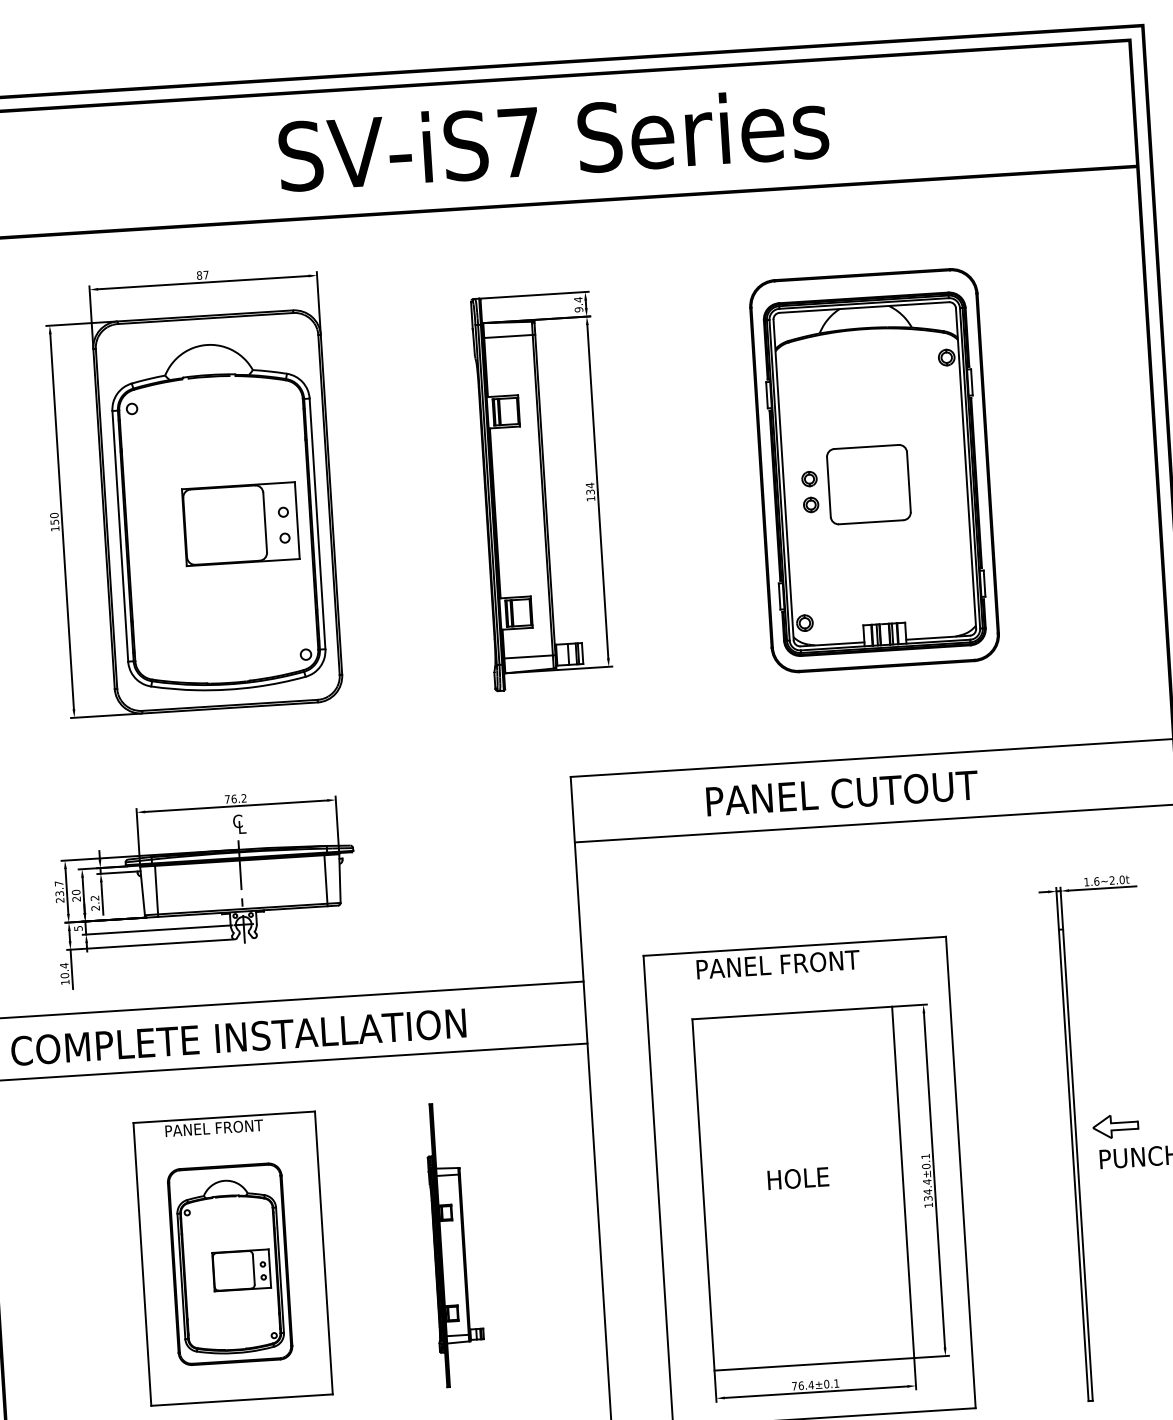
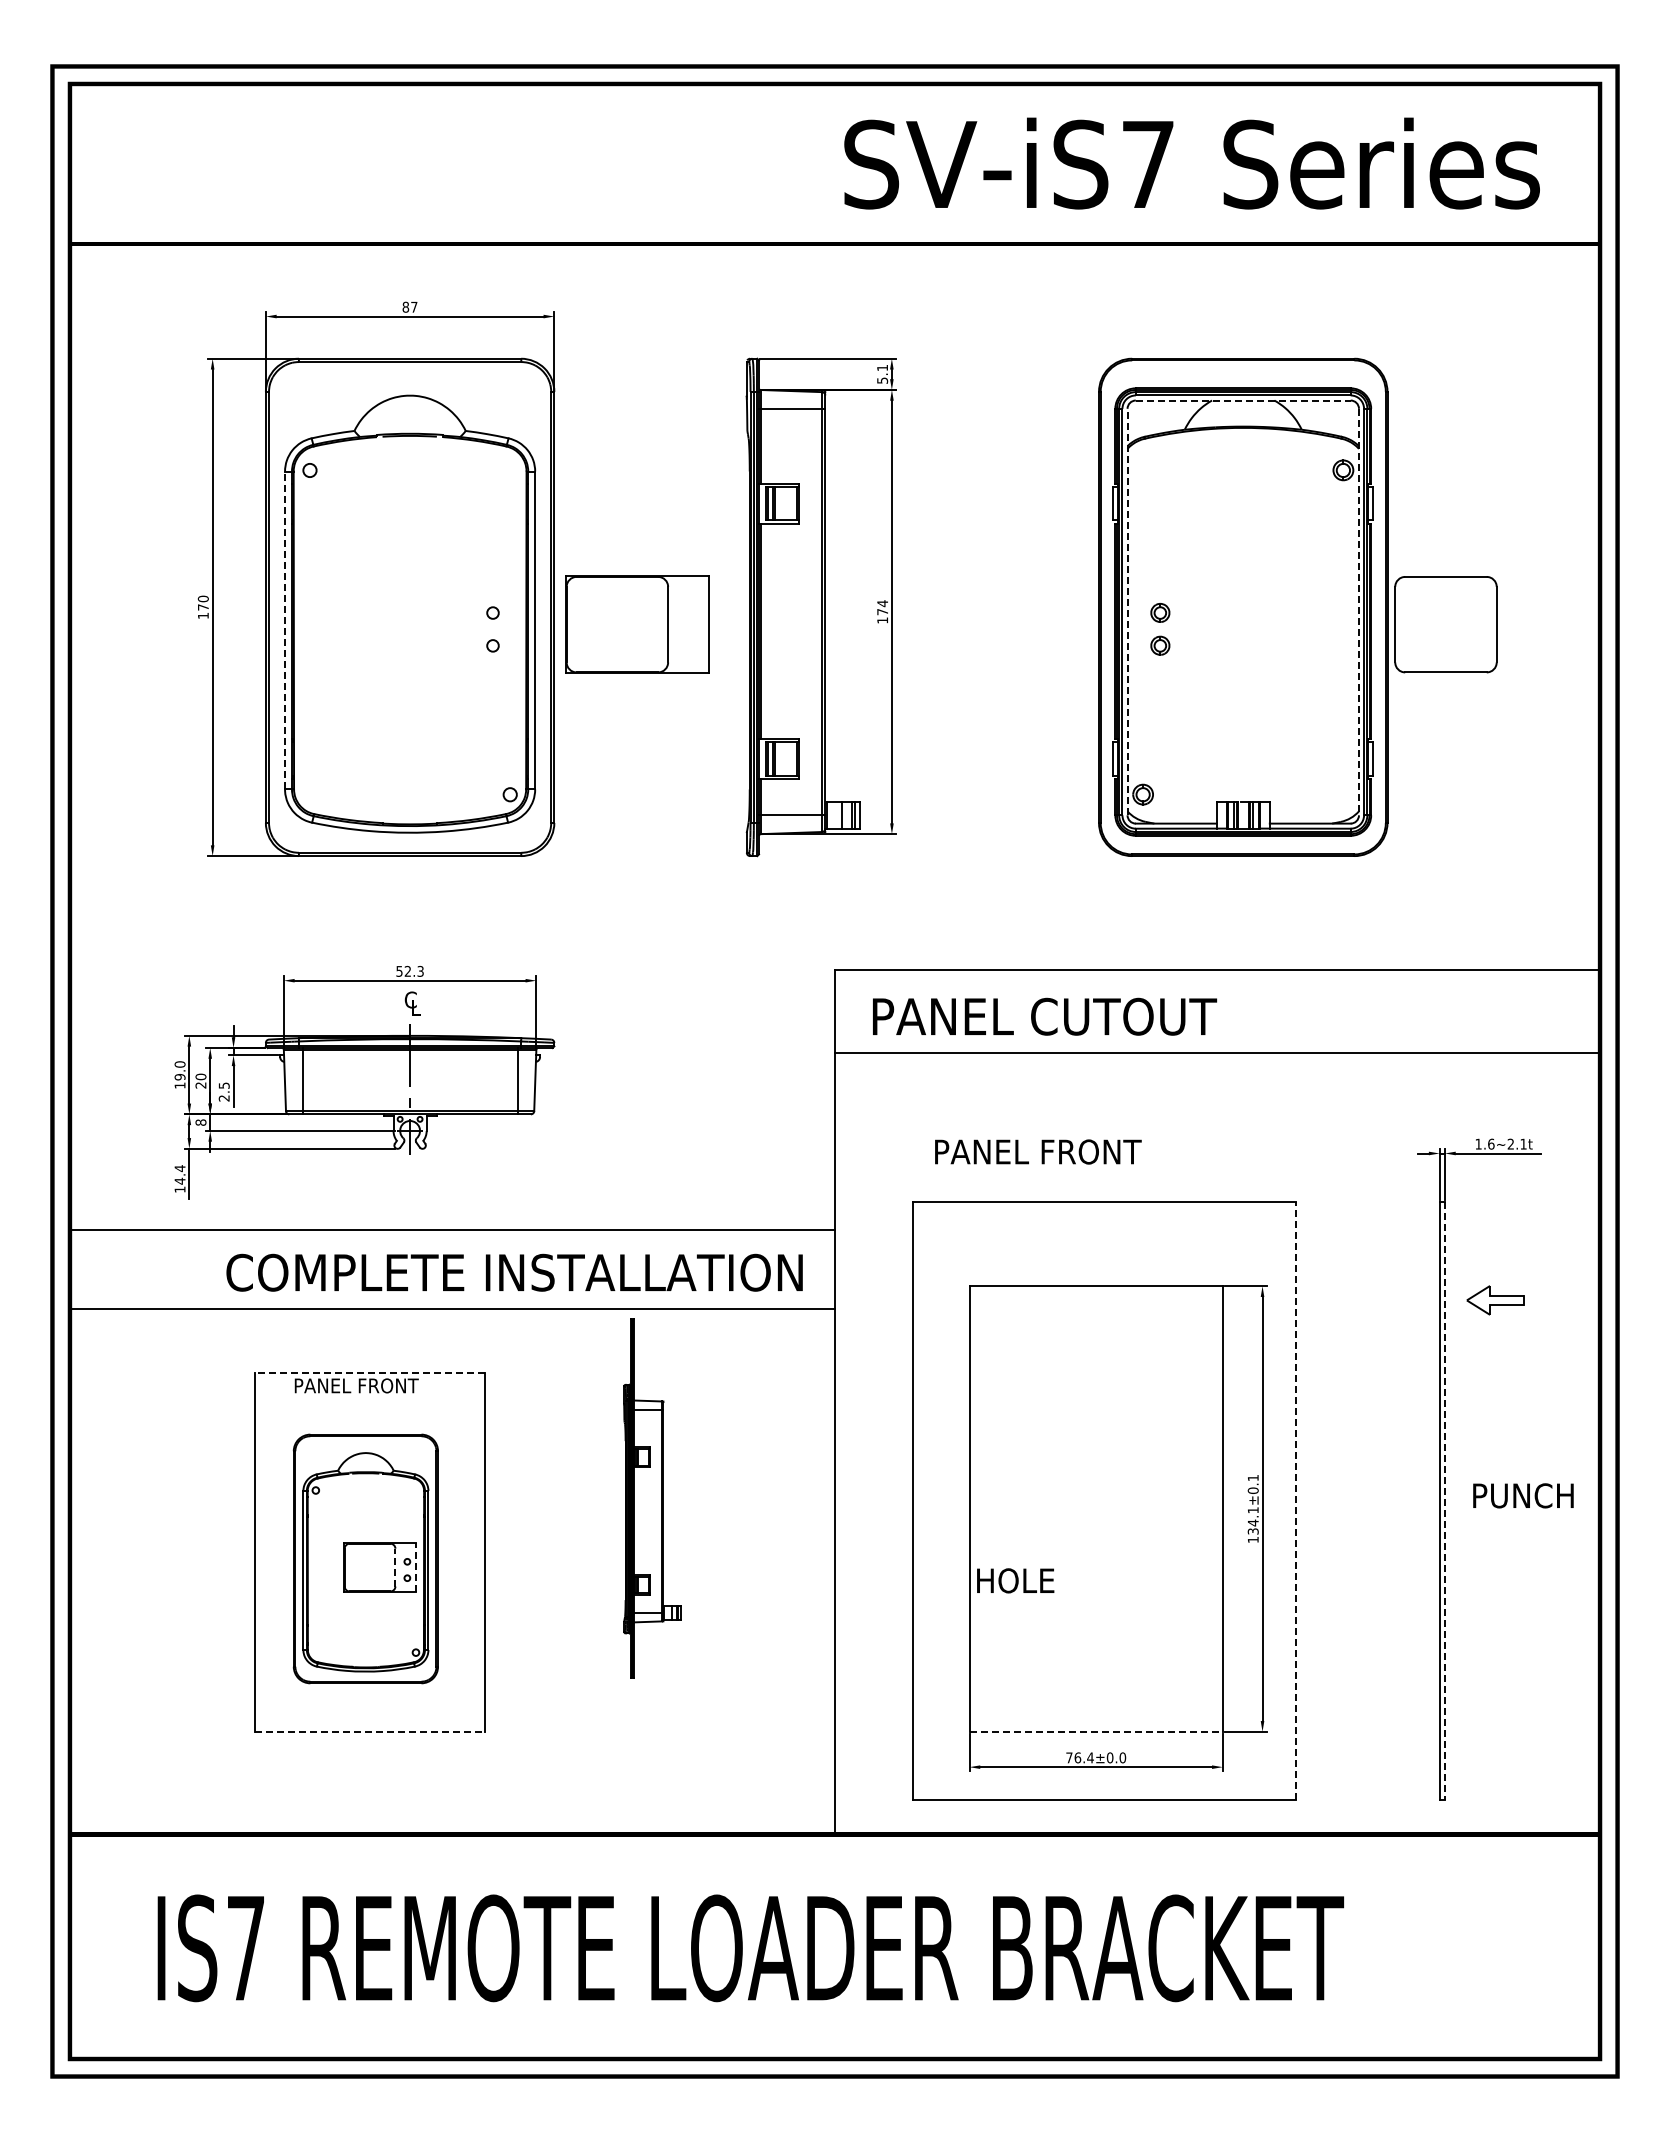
text: (553, 139) -> (1191, 163), moved
text: (578, 304) -> (882, 373), 9.4 -> 5.1
line: (864, 307) -> (1243, 400), solid -> dashed
line: (965, 468) -> (1358, 612), solid -> dashed
line: (783, 479) -> (1127, 611), solid -> dashed
part: (868, 484) -> (1445, 624), moved
text: (590, 492) -> (882, 612), 134 -> 174
text: (54, 522) -> (203, 607), 150 -> 170
part: (241, 524) -> (637, 624), moved
line: (120, 536) -> (285, 630), solid -> dashed
text: (842, 793) -> (1045, 1016), moved
text: (235, 798) -> (409, 970), 76.2 -> 52.3
text: (1122, 879) -> (1523, 1143), 1.6~2.0t -> 1.6~2.1t
text: (59, 891) -> (179, 1074), 23.7 -> 19.0
text: (94, 898) -> (223, 1085), 2.2 -> 2.5
text: (78, 928) -> (200, 1122), 5 -> 8
text: (778, 964) -> (1038, 1151), moved
text: (64, 975) -> (179, 1180), 10.4 -> 14.4
text: (238, 1037) -> (514, 1272), moved
line: (223, 1117) -> (369, 1372), solid -> dashed
part: (1115, 1126) -> (1495, 1300), moved
line: (1077, 1165) -> (1444, 1501), solid -> dashed
line: (960, 1172) -> (1296, 1501), solid -> dashed
text: (798, 1178) -> (1015, 1580), moved
text: (927, 1181) -> (1253, 1509), 134.4±0.1 -> 134.1±0.1
part: (455, 1244) -> (652, 1498), moved
line: (269, 1268) -> (415, 1567), solid -> dashed
line: (253, 1269) -> (395, 1567), solid -> dashed
line: (814, 1364) -> (1096, 1731), solid -> dashed
text: (836, 1383) -> (1122, 1757), 76.4±0.1 -> 76.4±0.0
line: (242, 1400) -> (370, 1731), solid -> dashed

